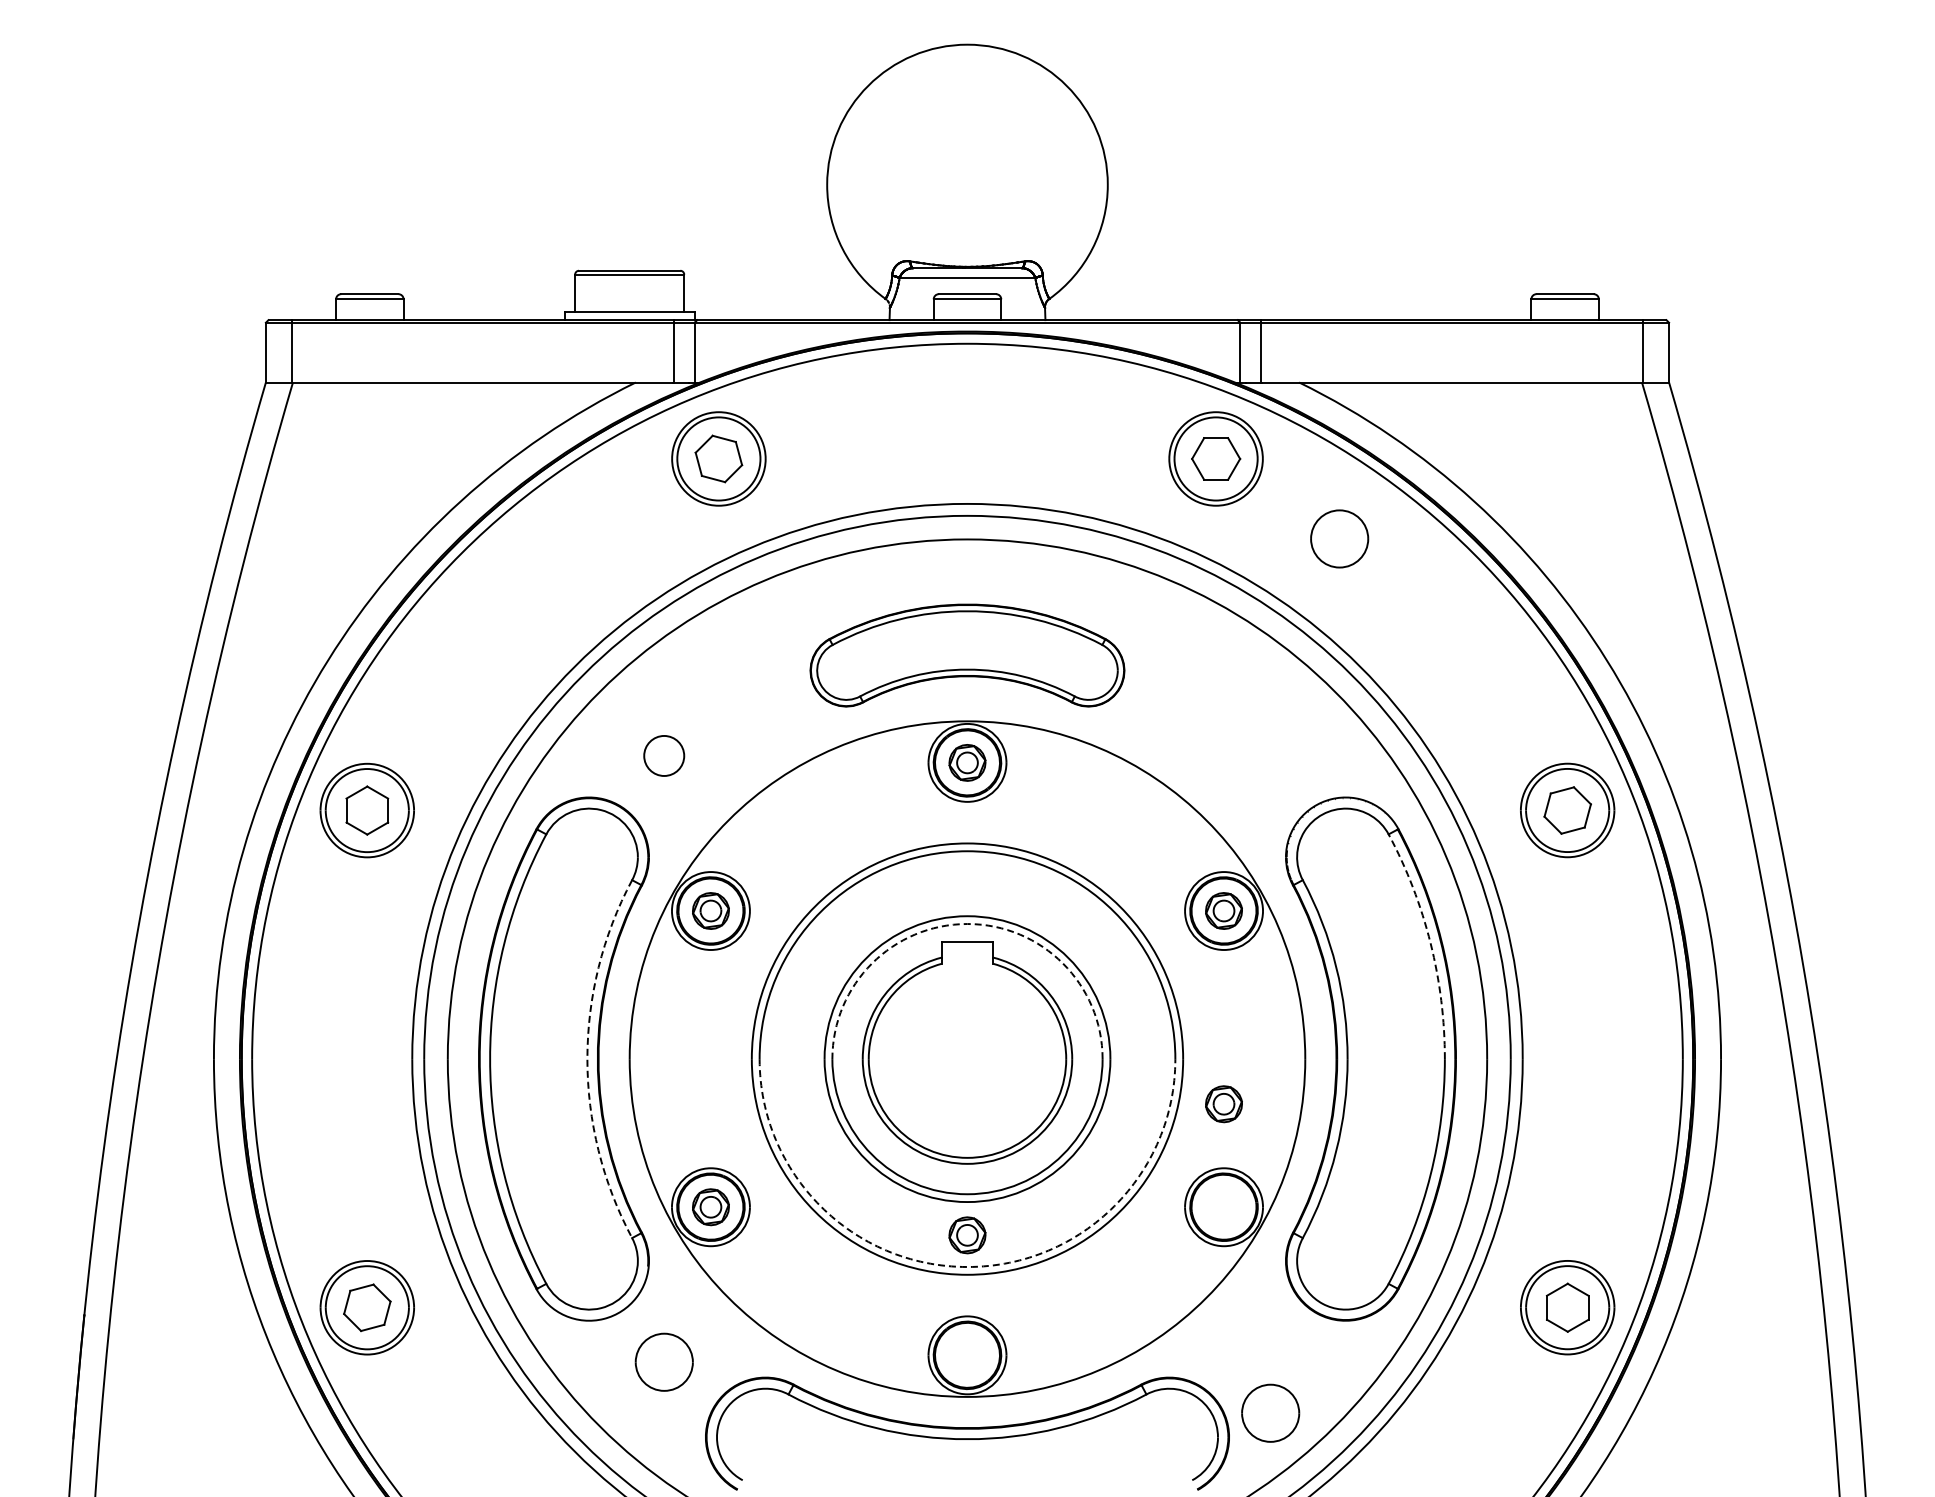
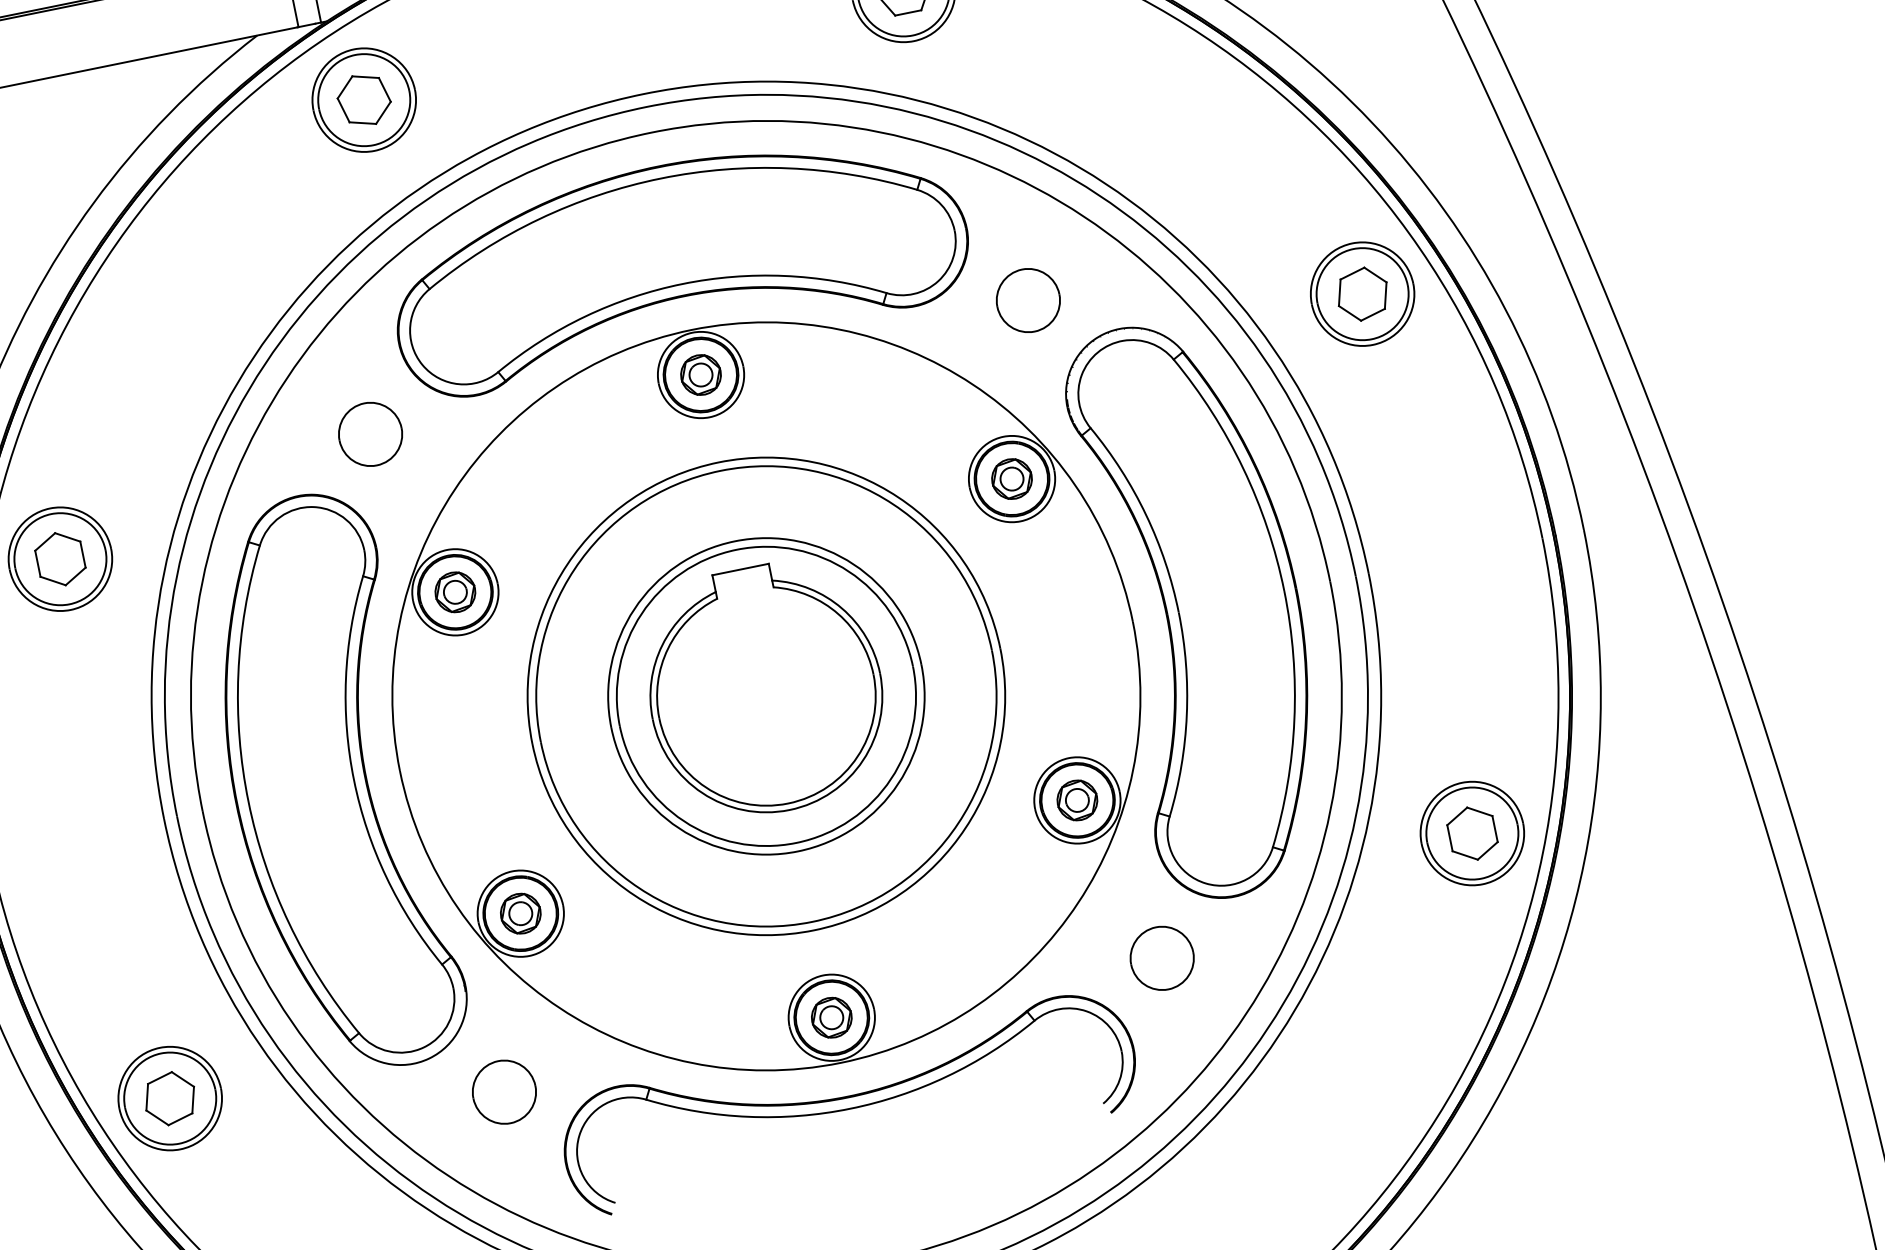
part: (1339, 538) -> (1028, 300), moved
part: (967, 655) -> (677, 258), size x1.67
part: (663, 755) -> (369, 434), size x1.43
arc: (967, 924) -> (736, 550), dashed -> solid
arc: (1430, 943) -> (1243, 468), dashed -> solid
arc: (587, 1059) -> (354, 780), dashed -> solid
part: (1223, 1104) -> (1076, 800), moved
part: (967, 1235) -> (831, 1017), moved
arc: (967, 1267) -> (812, 922), dashed -> solid
part: (1270, 1412) -> (1161, 957), moved

